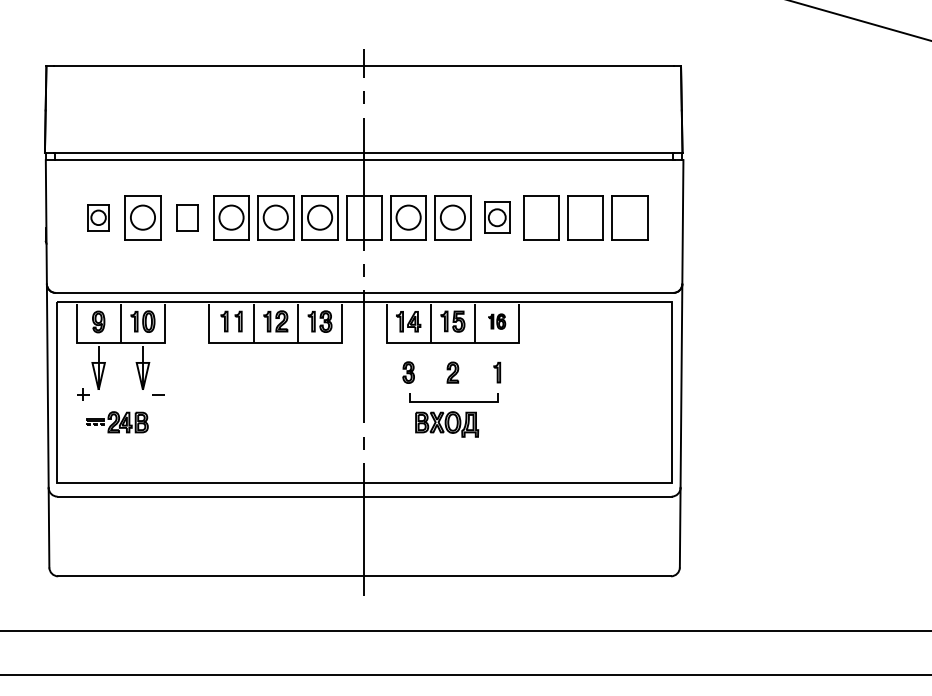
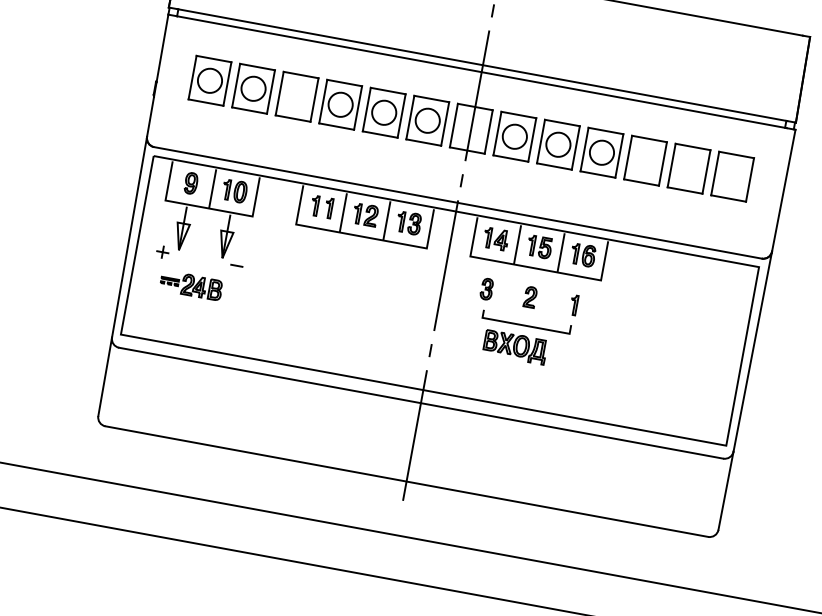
part: (98, 217) -> (209, 80), size x1.67
part: (187, 217) -> (297, 96), size x1.67
part: (497, 217) -> (602, 152), size x1.43
part: (496, 321) -> (582, 254), size x1.43

